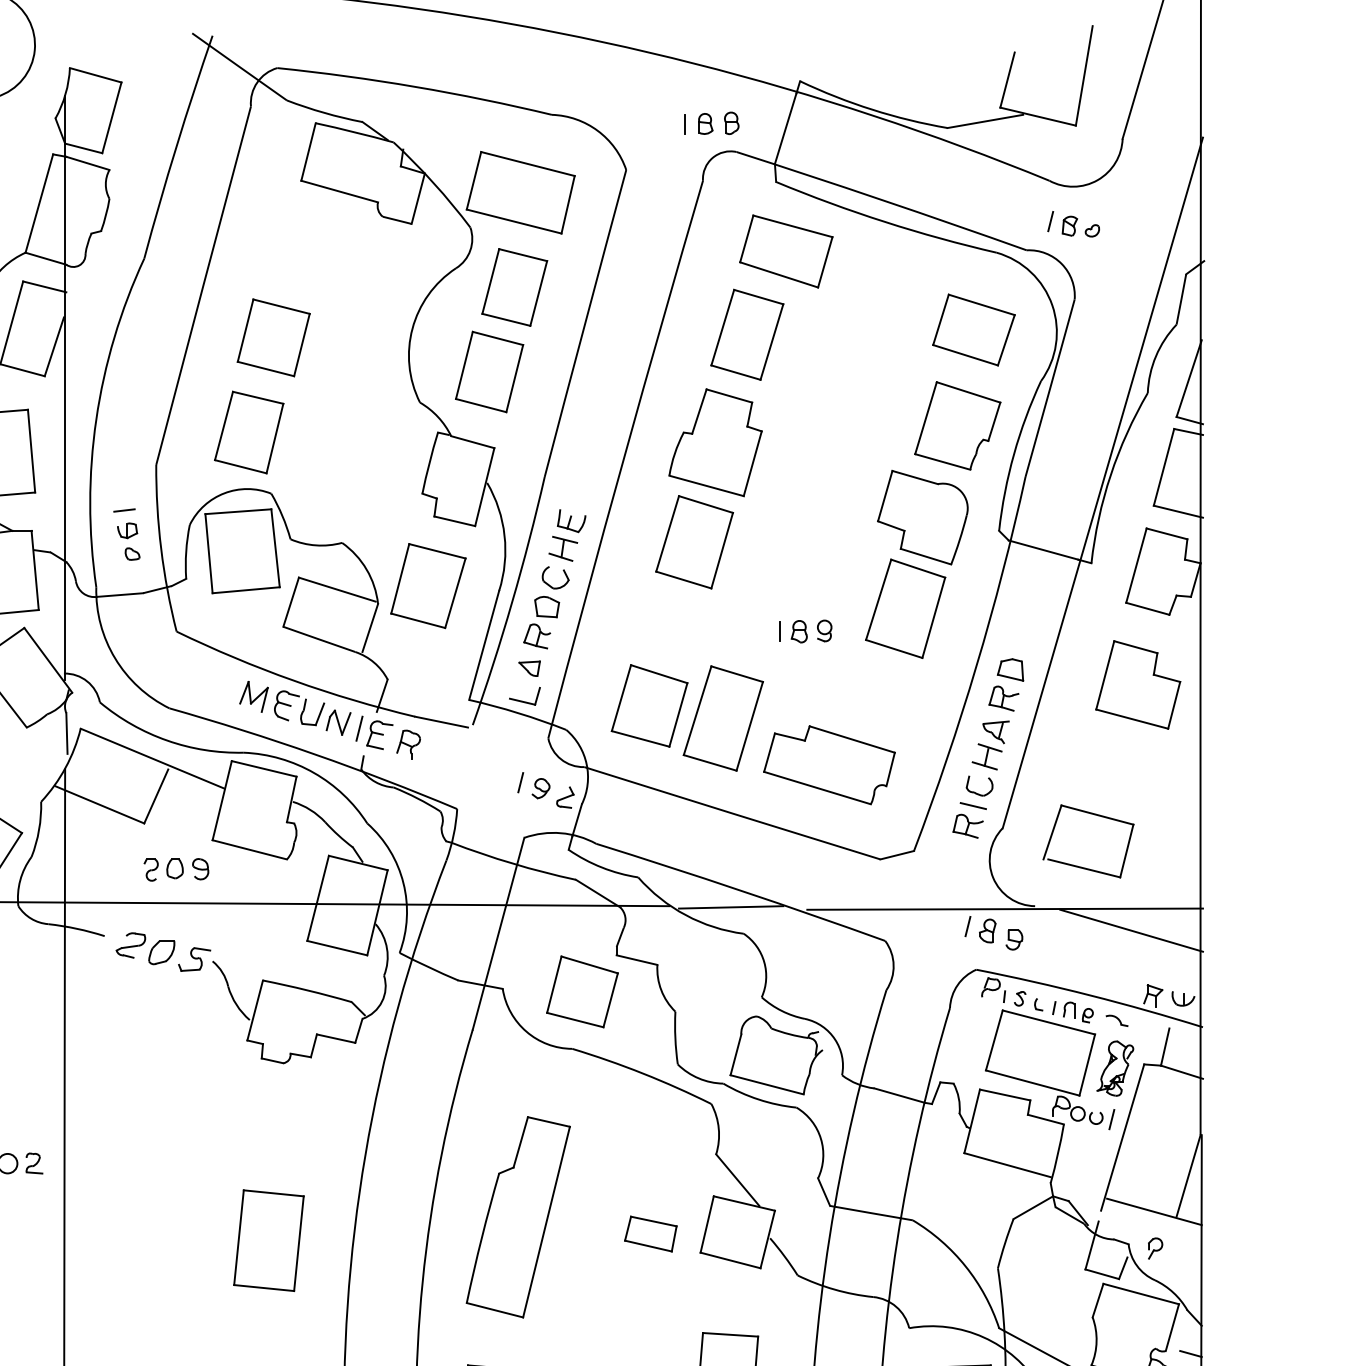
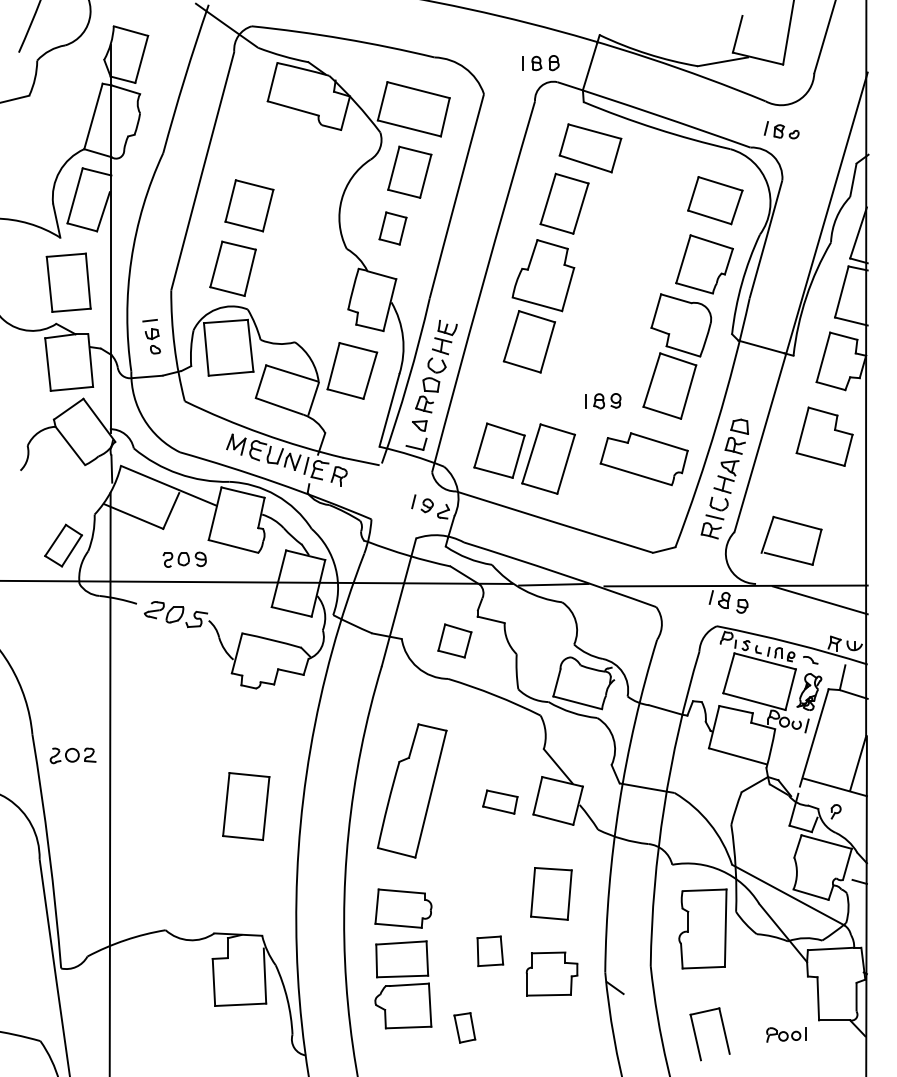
part: (488, 371) -> (392, 228), size x0.6
part: (828, 765) -> (643, 459), moved
part: (581, 991) -> (454, 640), size x0.7

